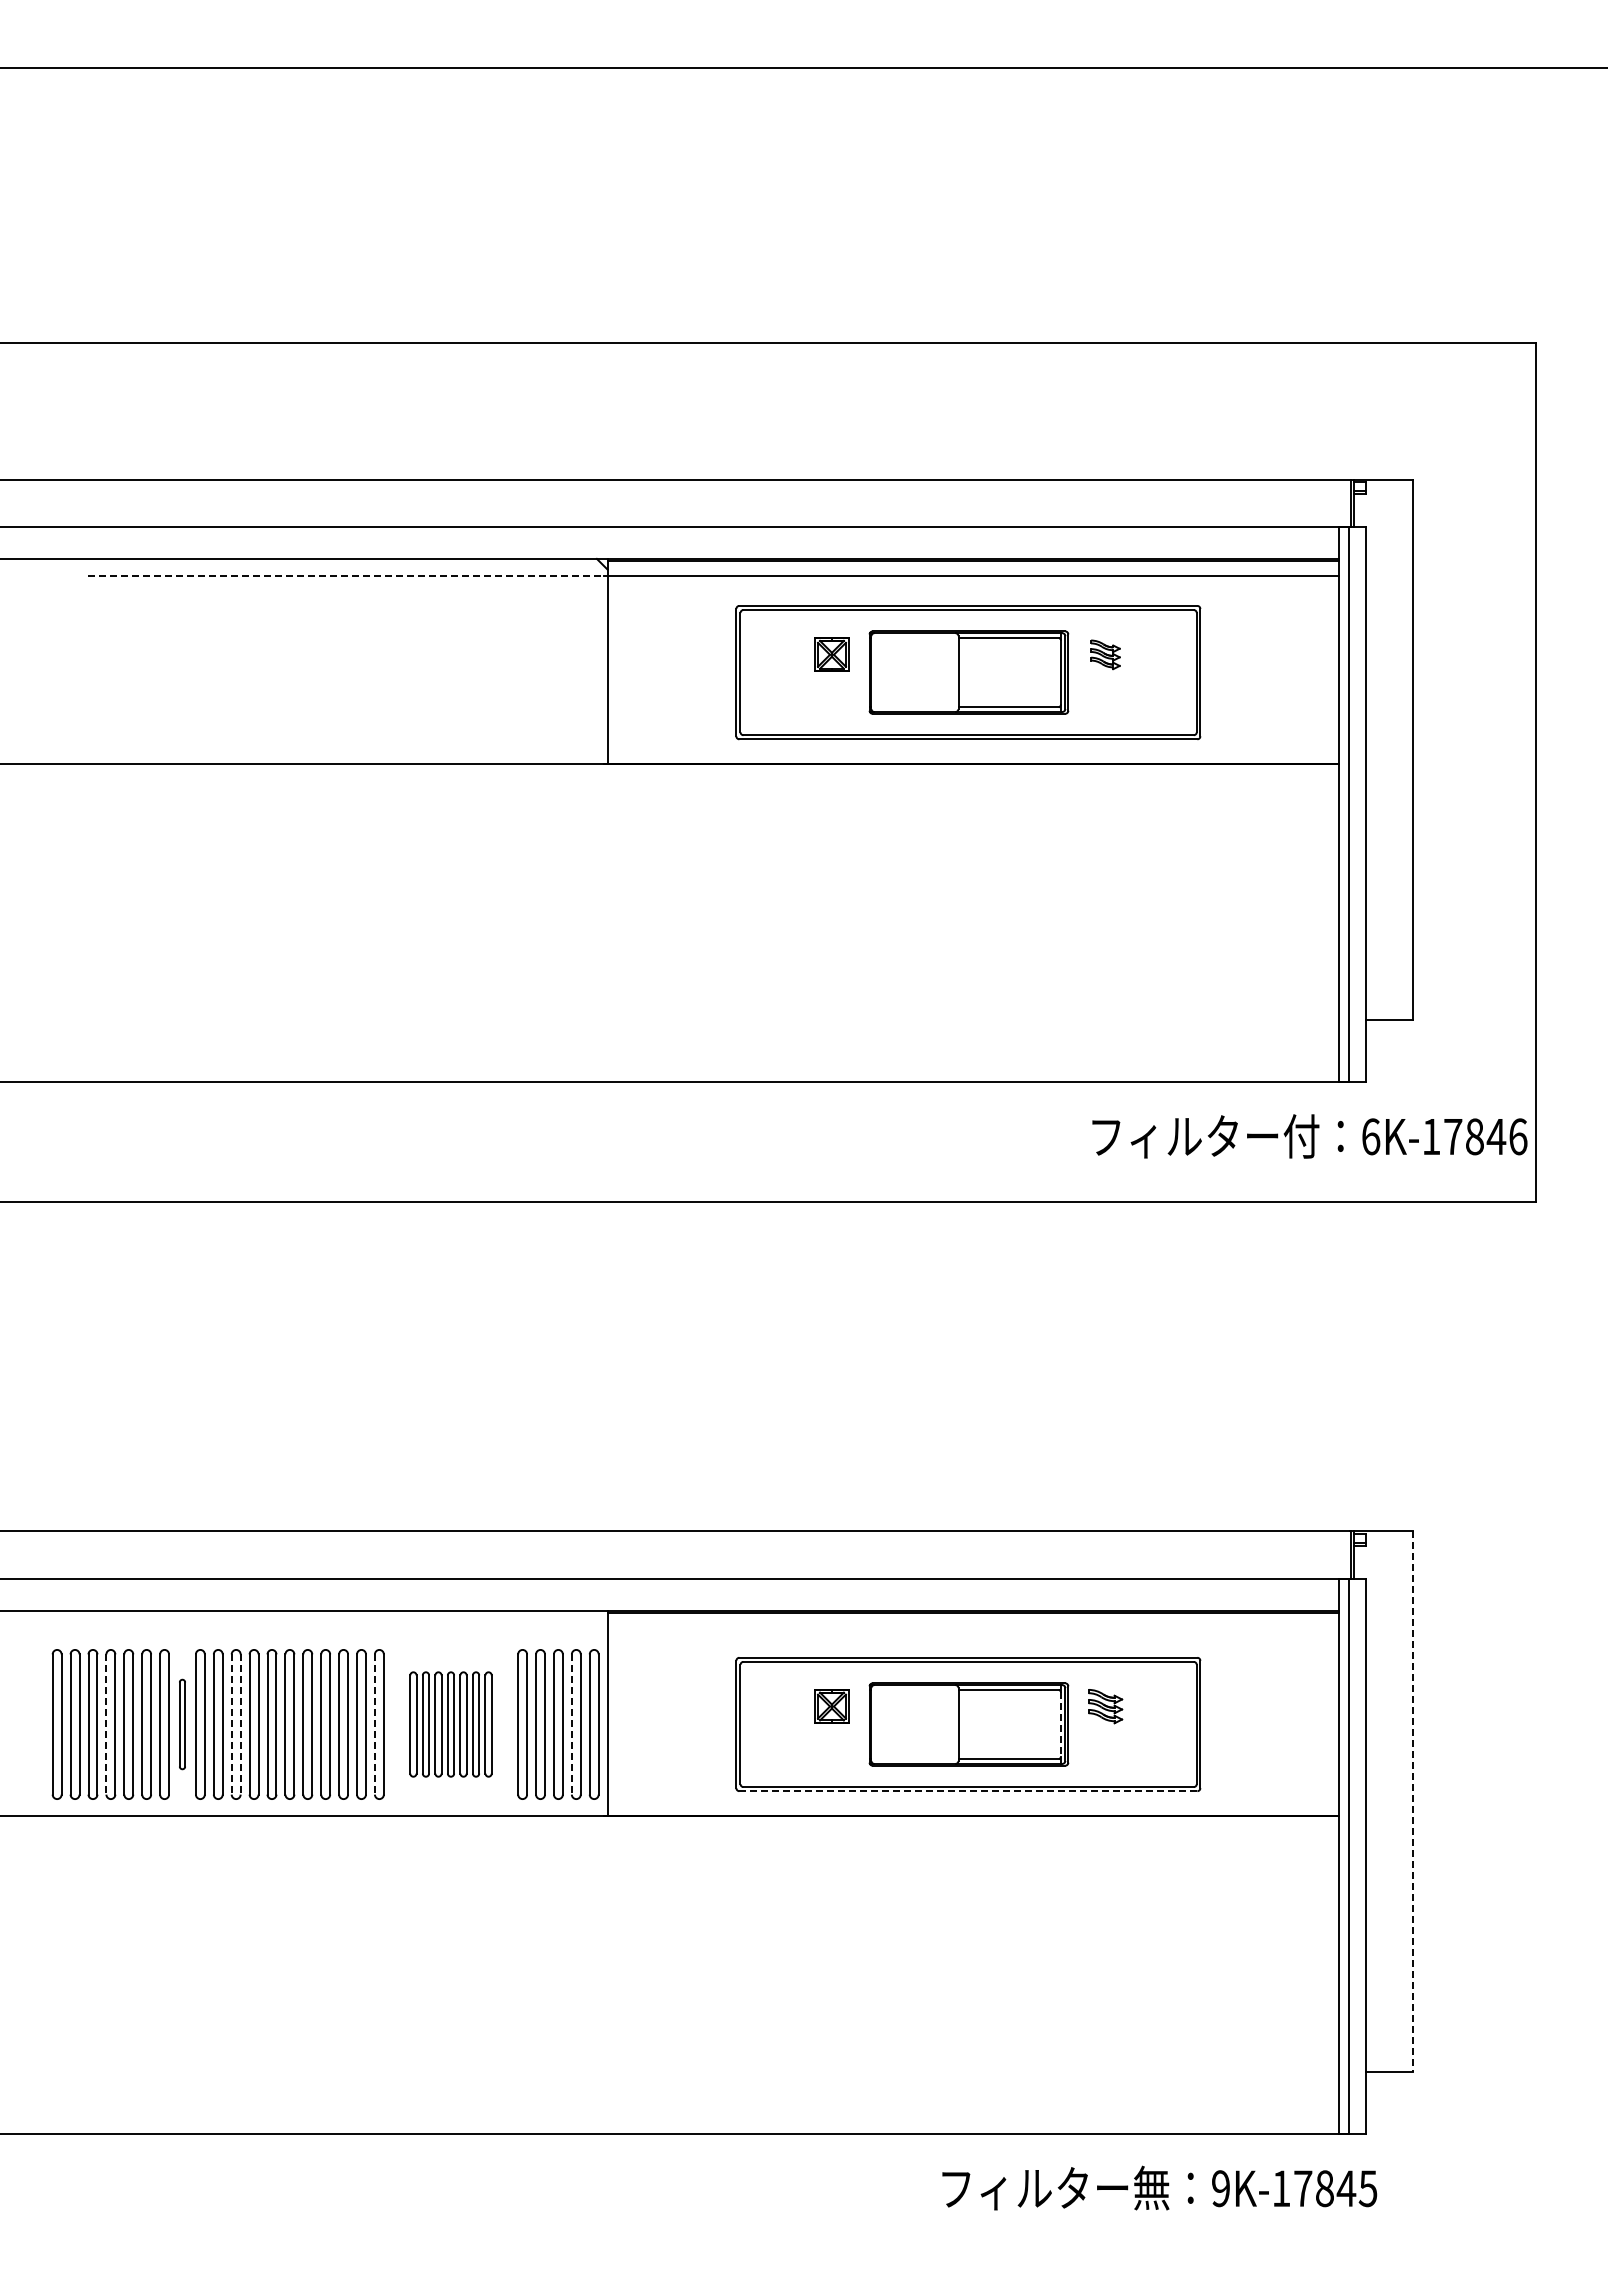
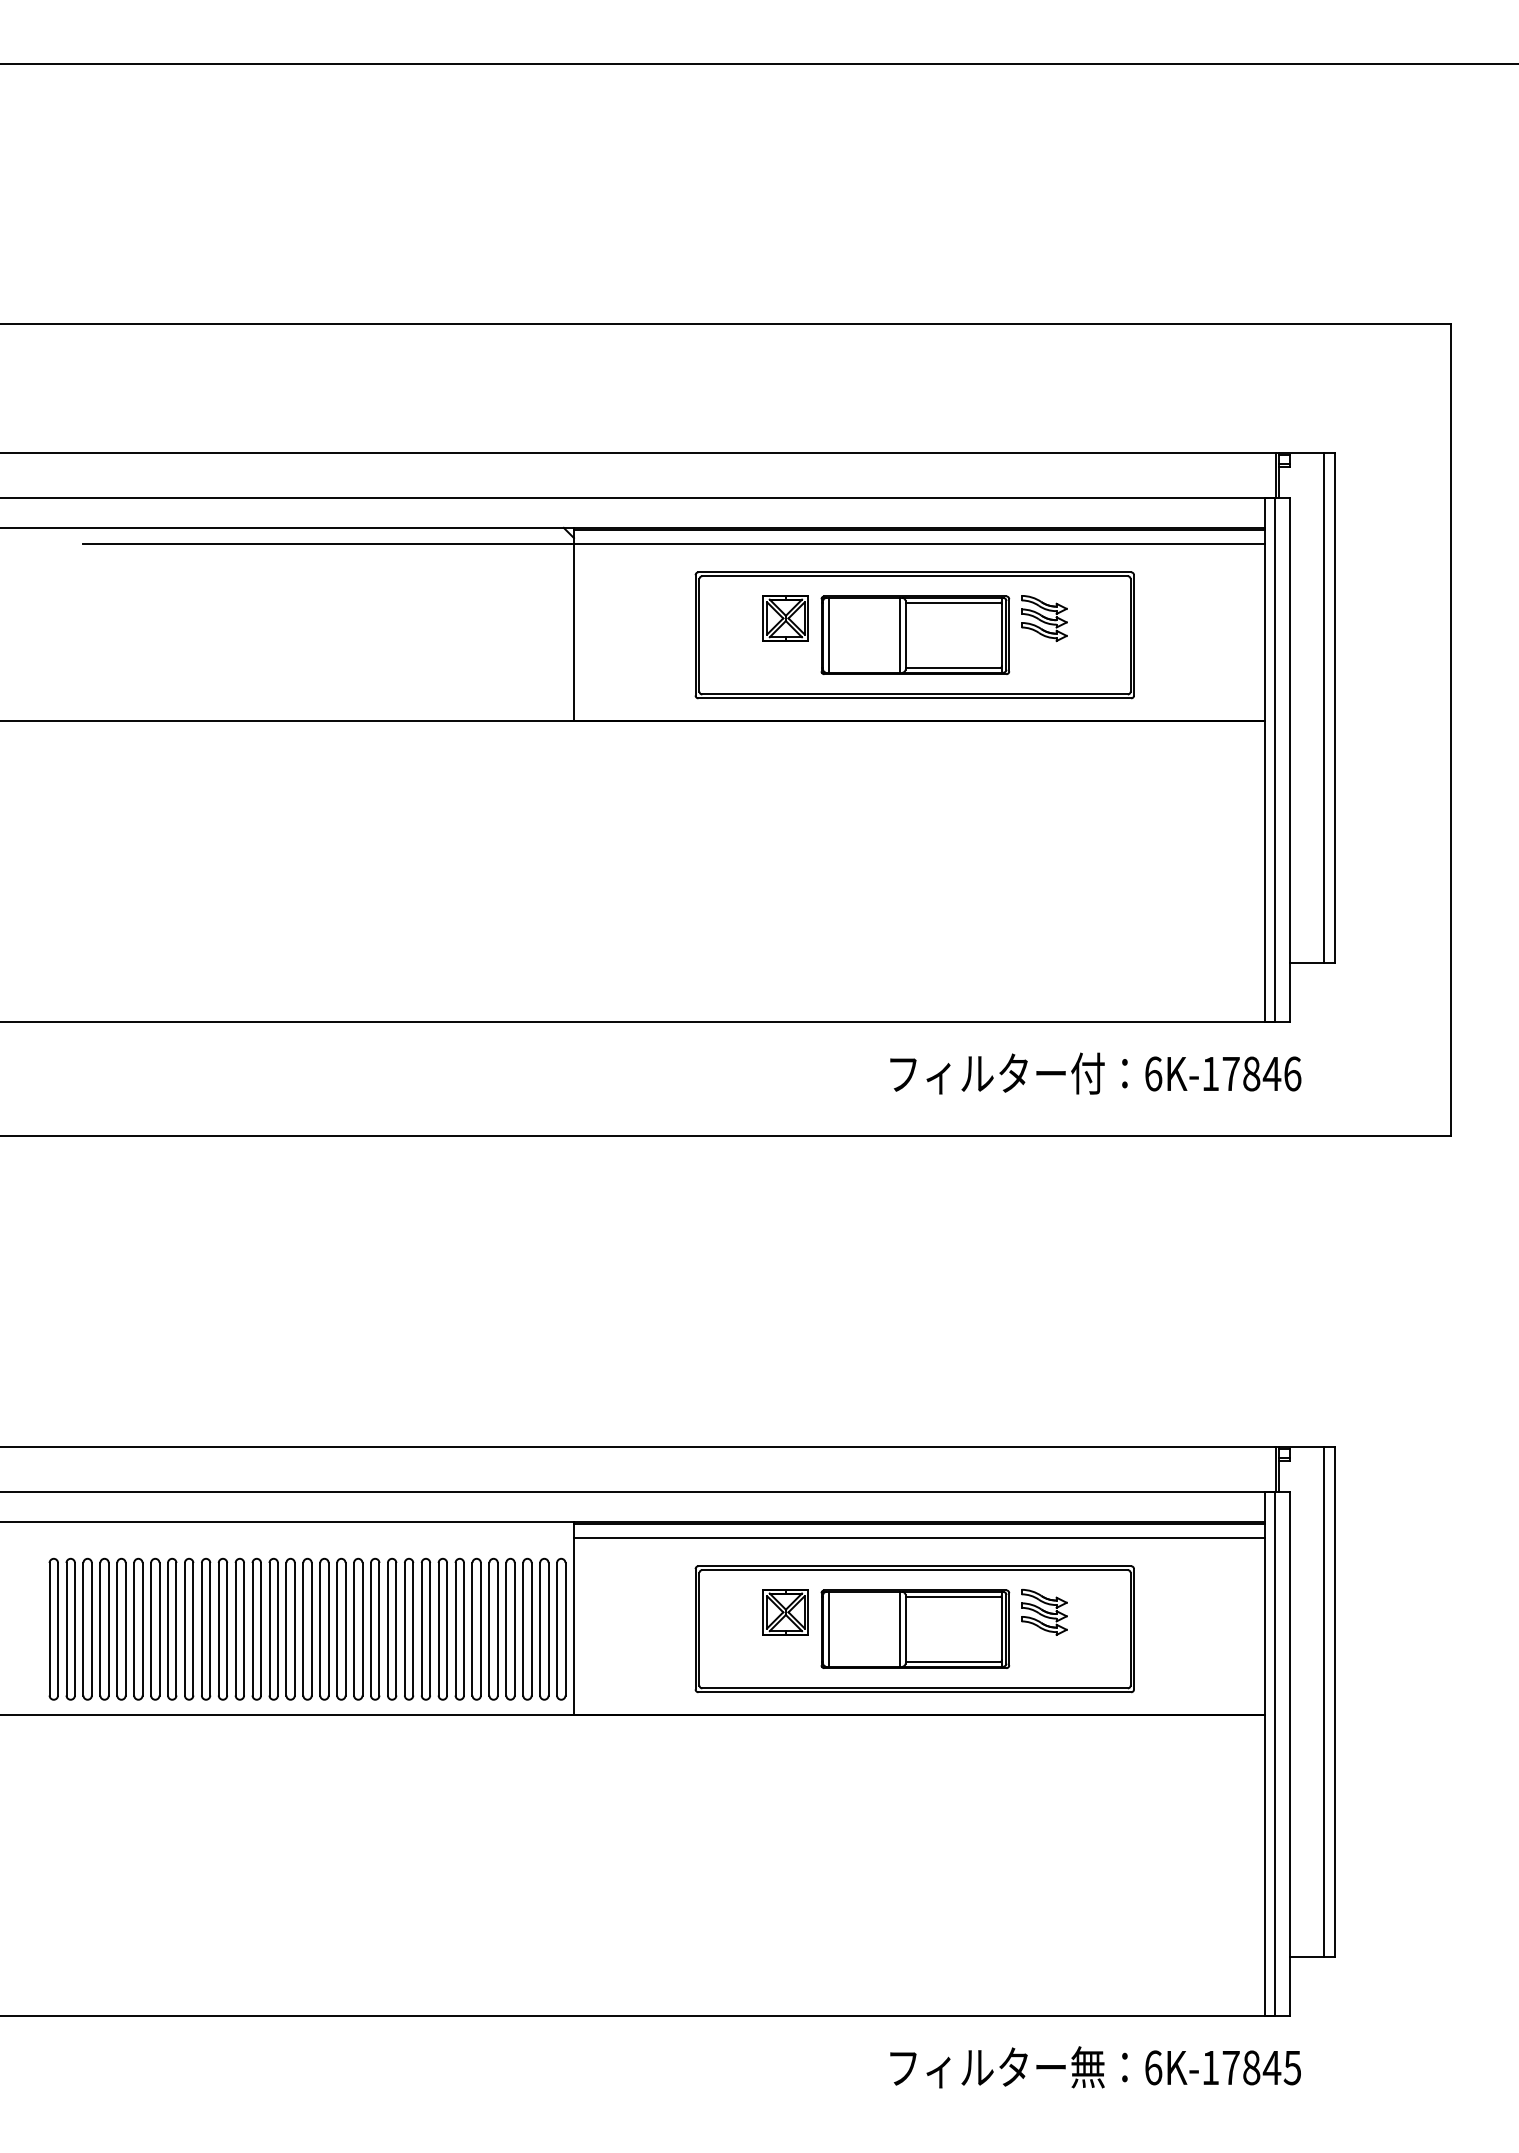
line: (346, 575) -> (327, 543), dashed -> solid
part: (831, 654) -> (785, 618), size x1.43
part: (1105, 654) -> (1044, 618), size x1.67
line: (877, 672) -> (828, 635), added
line: (952, 672) -> (899, 635), added
line: (1401, 749) -> (1324, 707), added
text: (1309, 1136) -> (1095, 1073), moved
line: (972, 1627) -> (918, 1537), added
part: (831, 1706) -> (785, 1612), size x1.43
part: (1105, 1706) -> (1044, 1612), size x1.43
part: (182, 1724) -> (172, 1629), size x1.67
part: (450, 1724) -> (425, 1629), size x1.43
line: (877, 1724) -> (828, 1629), added
line: (952, 1724) -> (899, 1629), added
line: (1060, 1724) -> (1001, 1629), dashed -> solid
line: (106, 1725) -> (100, 1630), dashed -> solid
line: (231, 1725) -> (218, 1630), dashed -> solid
line: (240, 1725) -> (227, 1630), dashed -> solid
line: (374, 1725) -> (353, 1630), dashed -> solid
line: (571, 1725) -> (539, 1630), dashed -> solid
line: (967, 1791) -> (913, 1692), dashed -> solid
line: (1401, 1801) -> (1324, 1702), added
line: (1413, 1802) -> (1335, 1702), dashed -> solid
text: (1221, 2188) -> (1153, 2067), 9K-17845 -> 6K-17845

